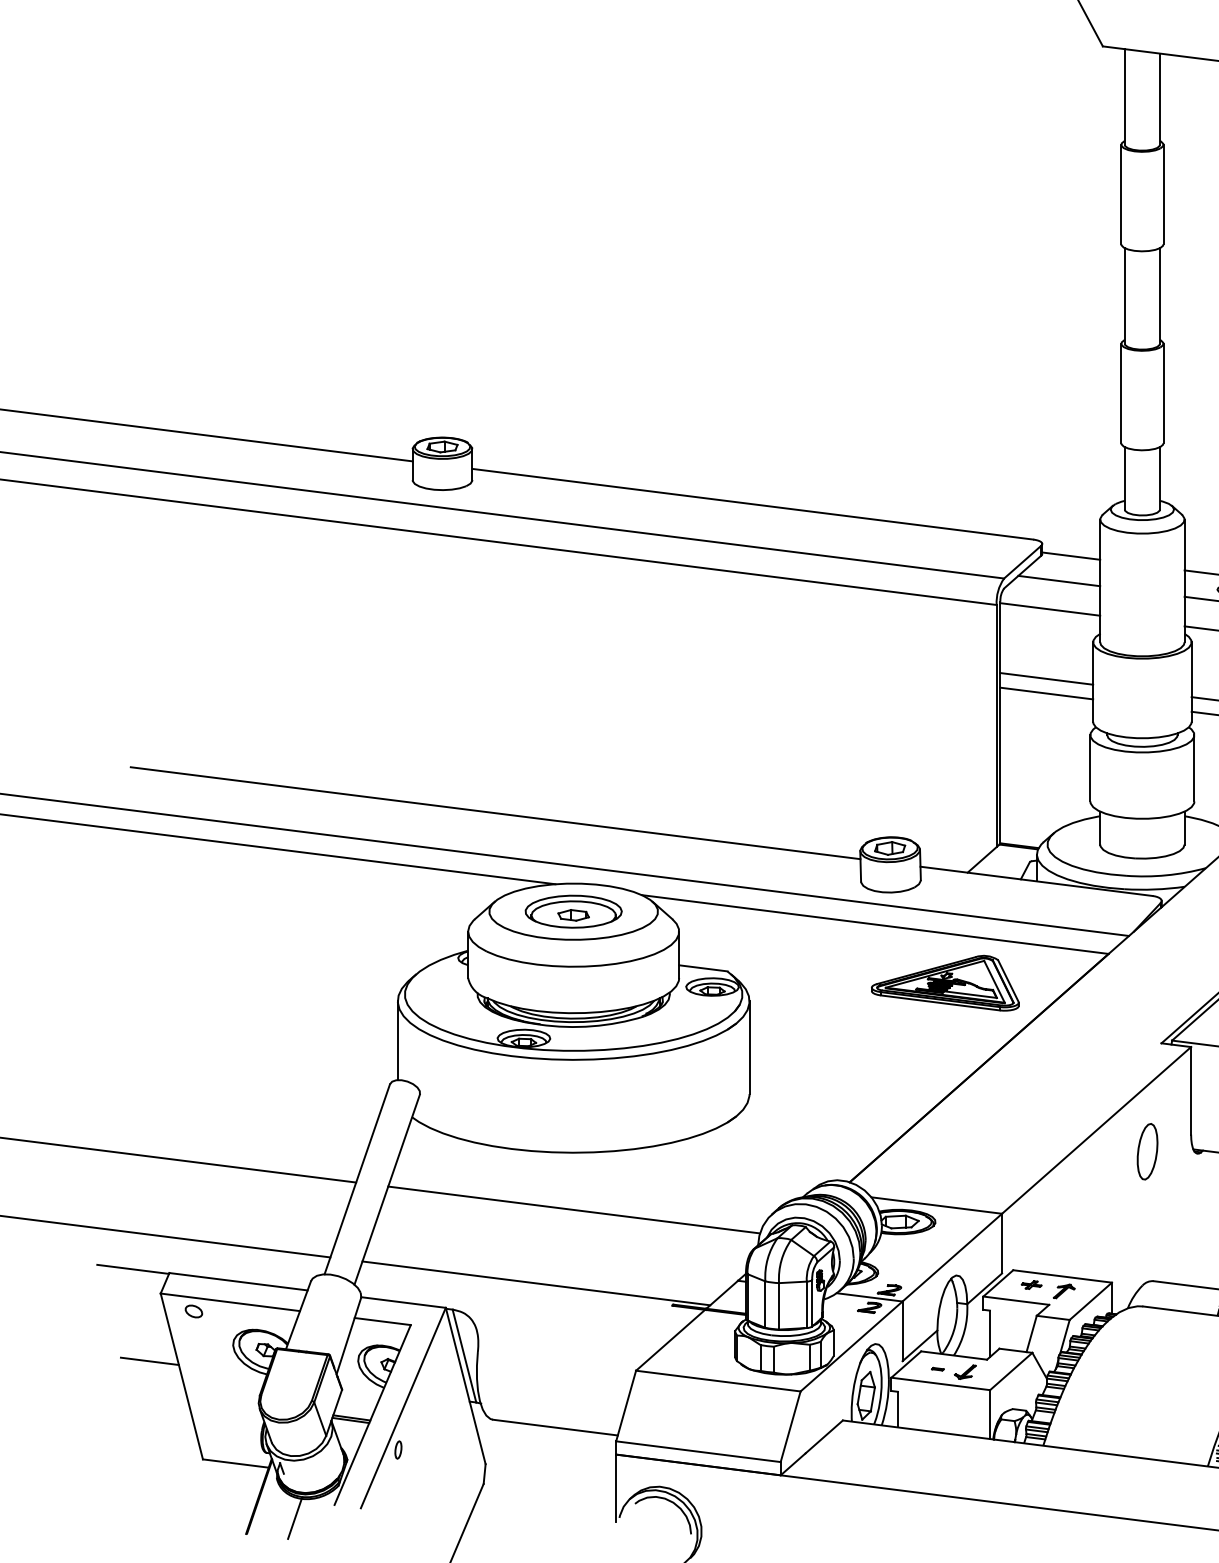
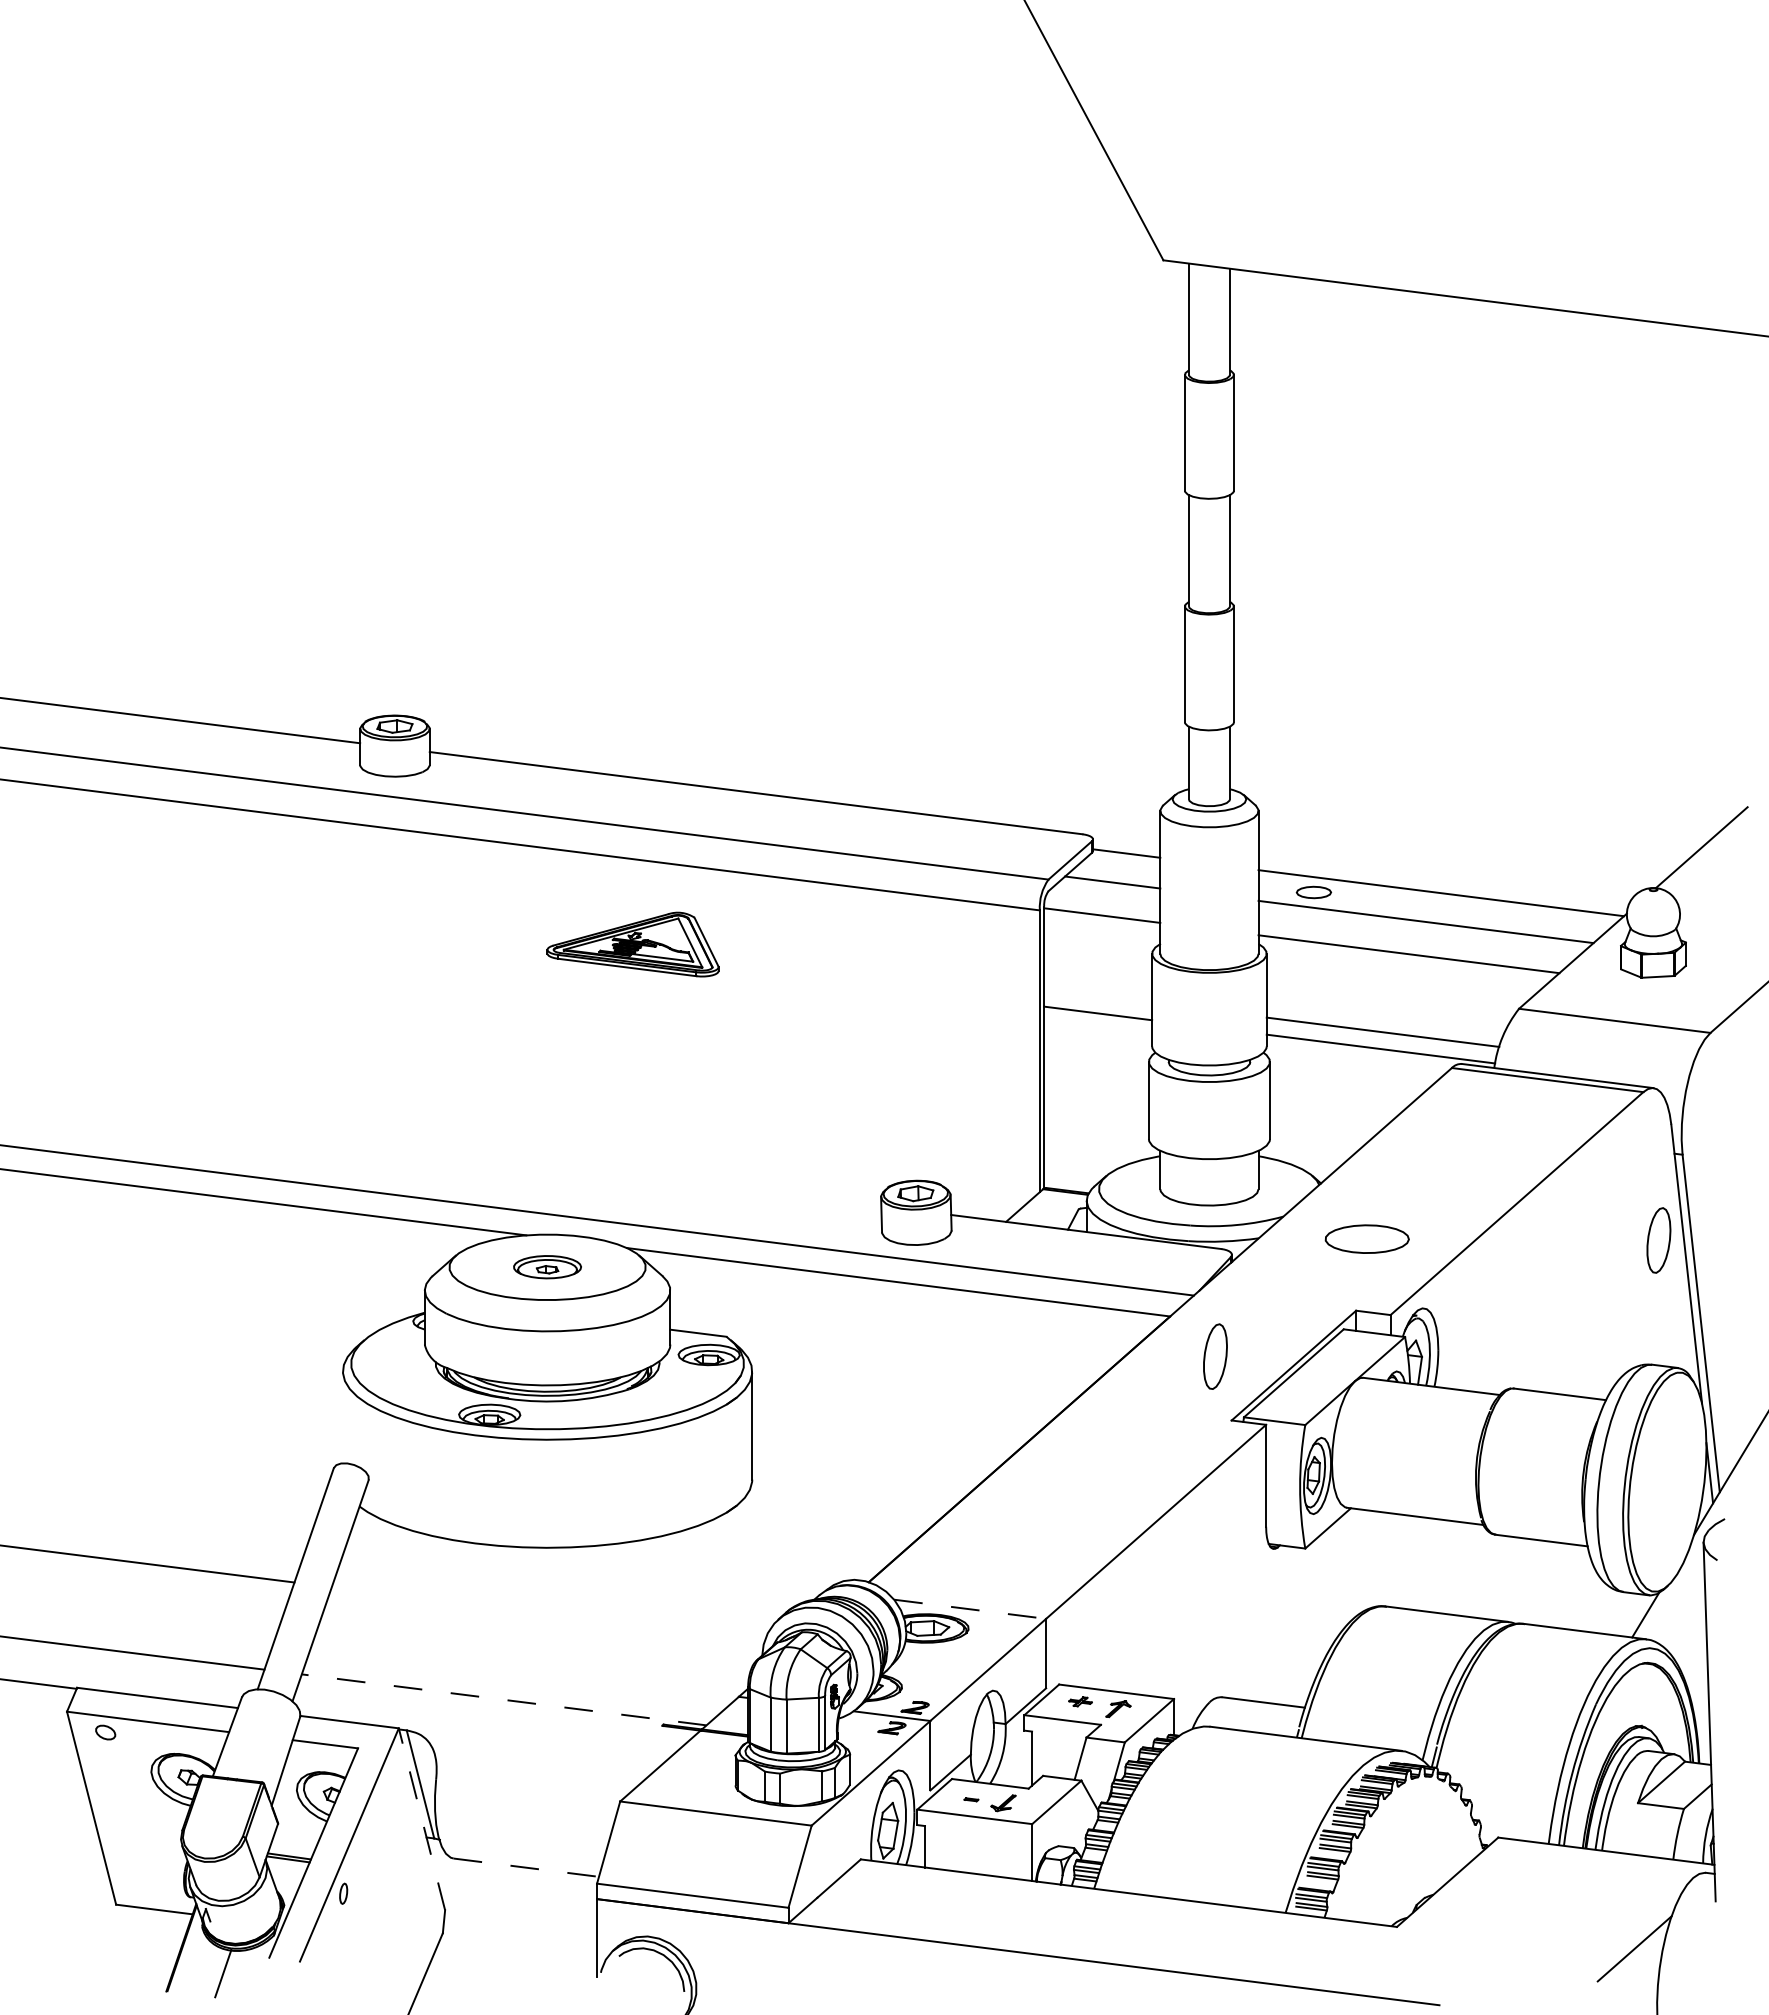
line: (1047, 678) -> (1098, 996), removed
line: (495, 813) -> (456, 1152), removed
part: (573, 910) -> (547, 1266), size x0.6
part: (944, 983) -> (632, 944), moved
line: (397, 1040) -> (342, 1417), removed
part: (1147, 1151) -> (1215, 1356), moved
line: (937, 1205) -> (970, 1609), solid -> dashed
line: (573, 1210) -> (547, 1614), removed
line: (536, 1283) -> (504, 1699), solid -> dashed
line: (149, 1361) -> (54, 1790), removed
line: (465, 1386) -> (421, 1819), solid -> dashed
line: (555, 1427) -> (526, 1867), solid -> dashed

